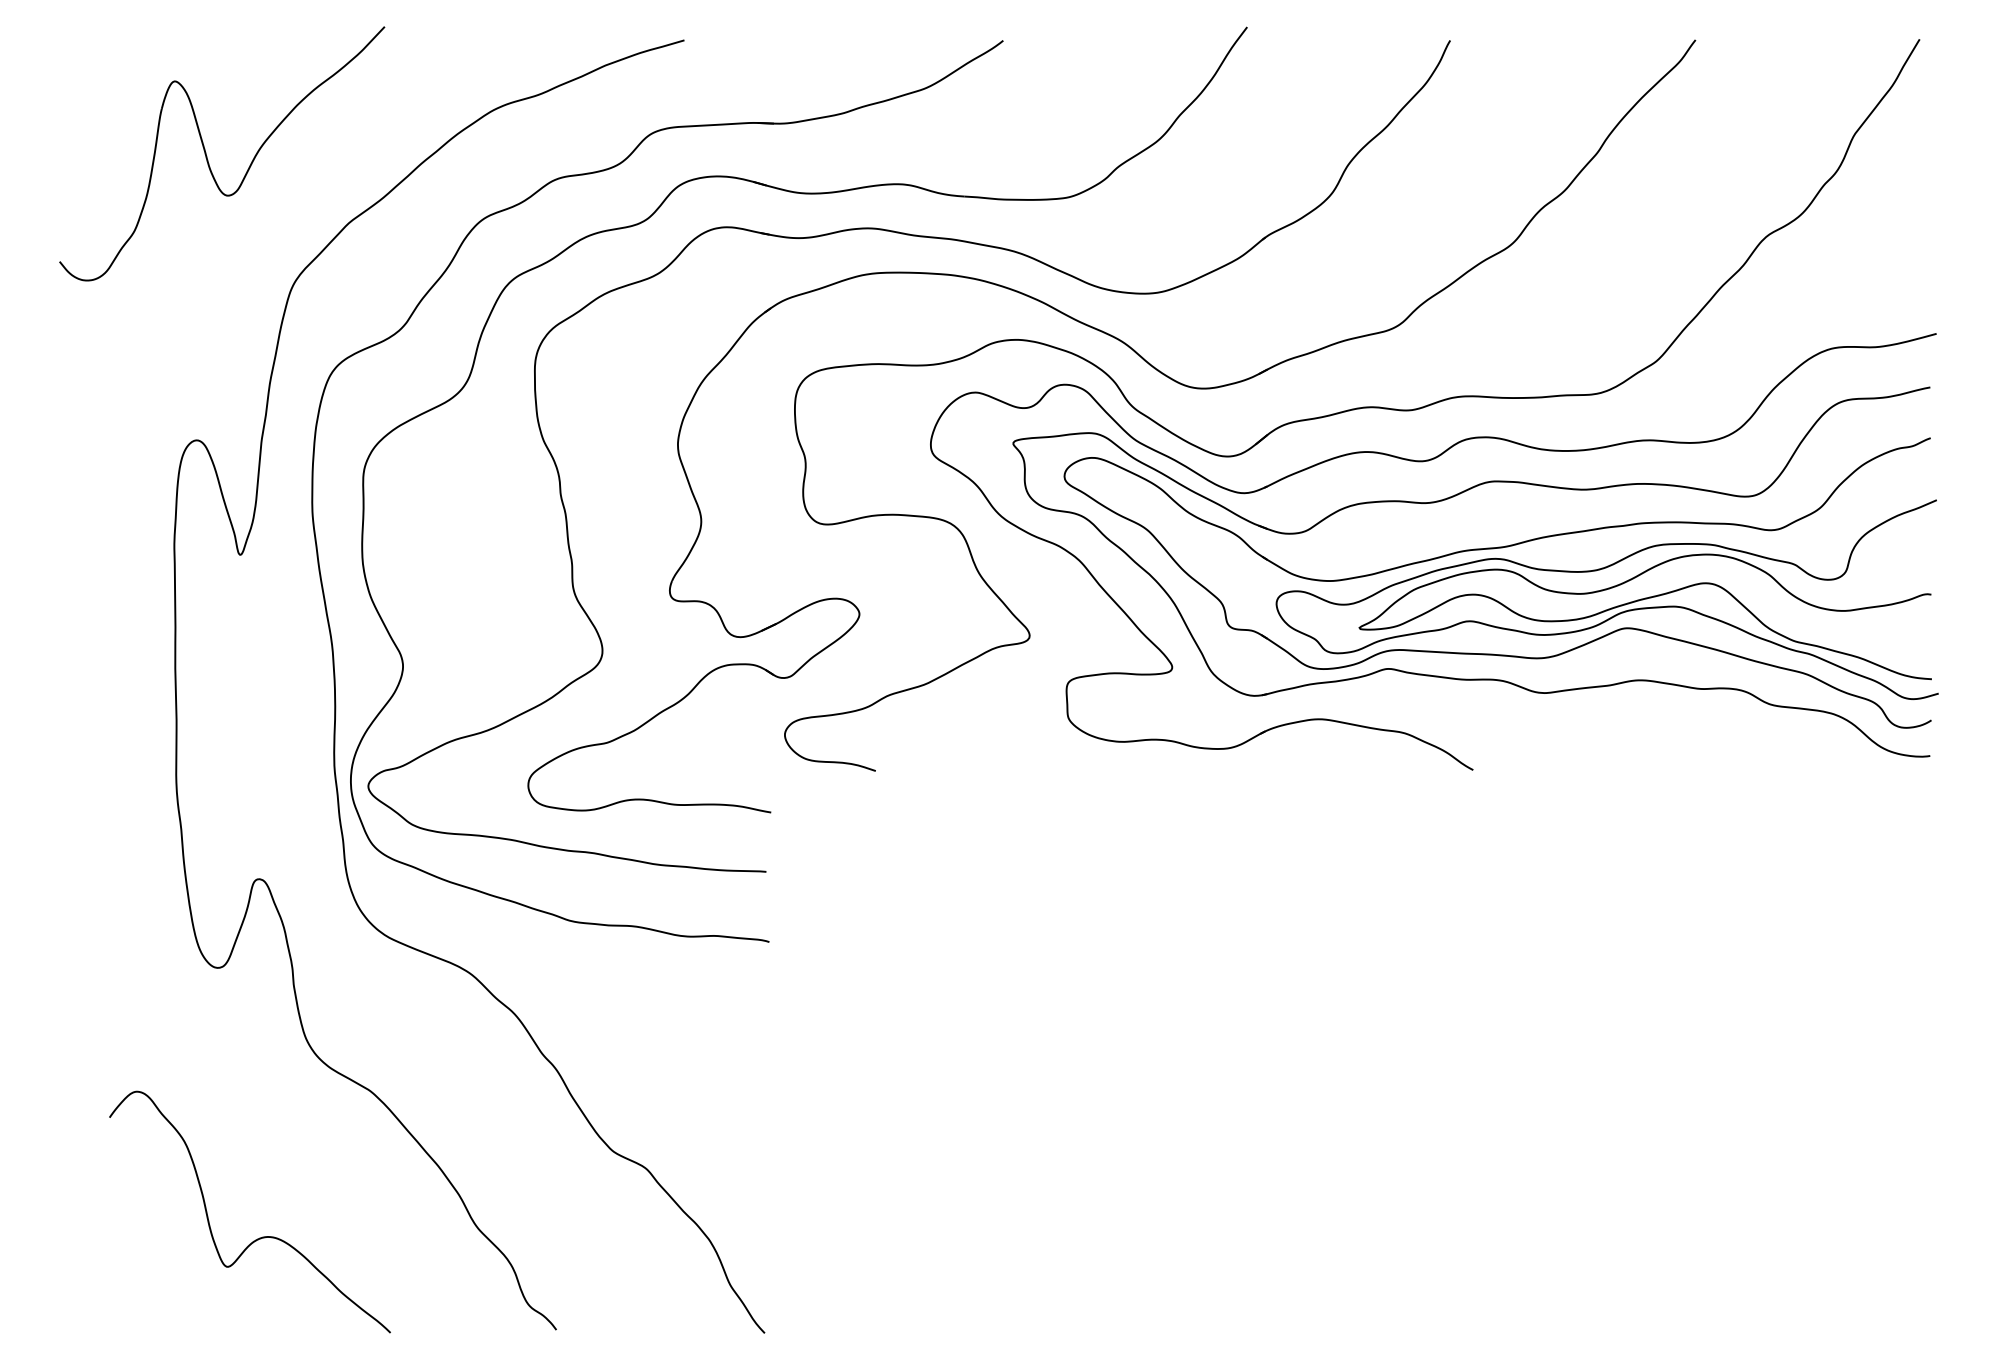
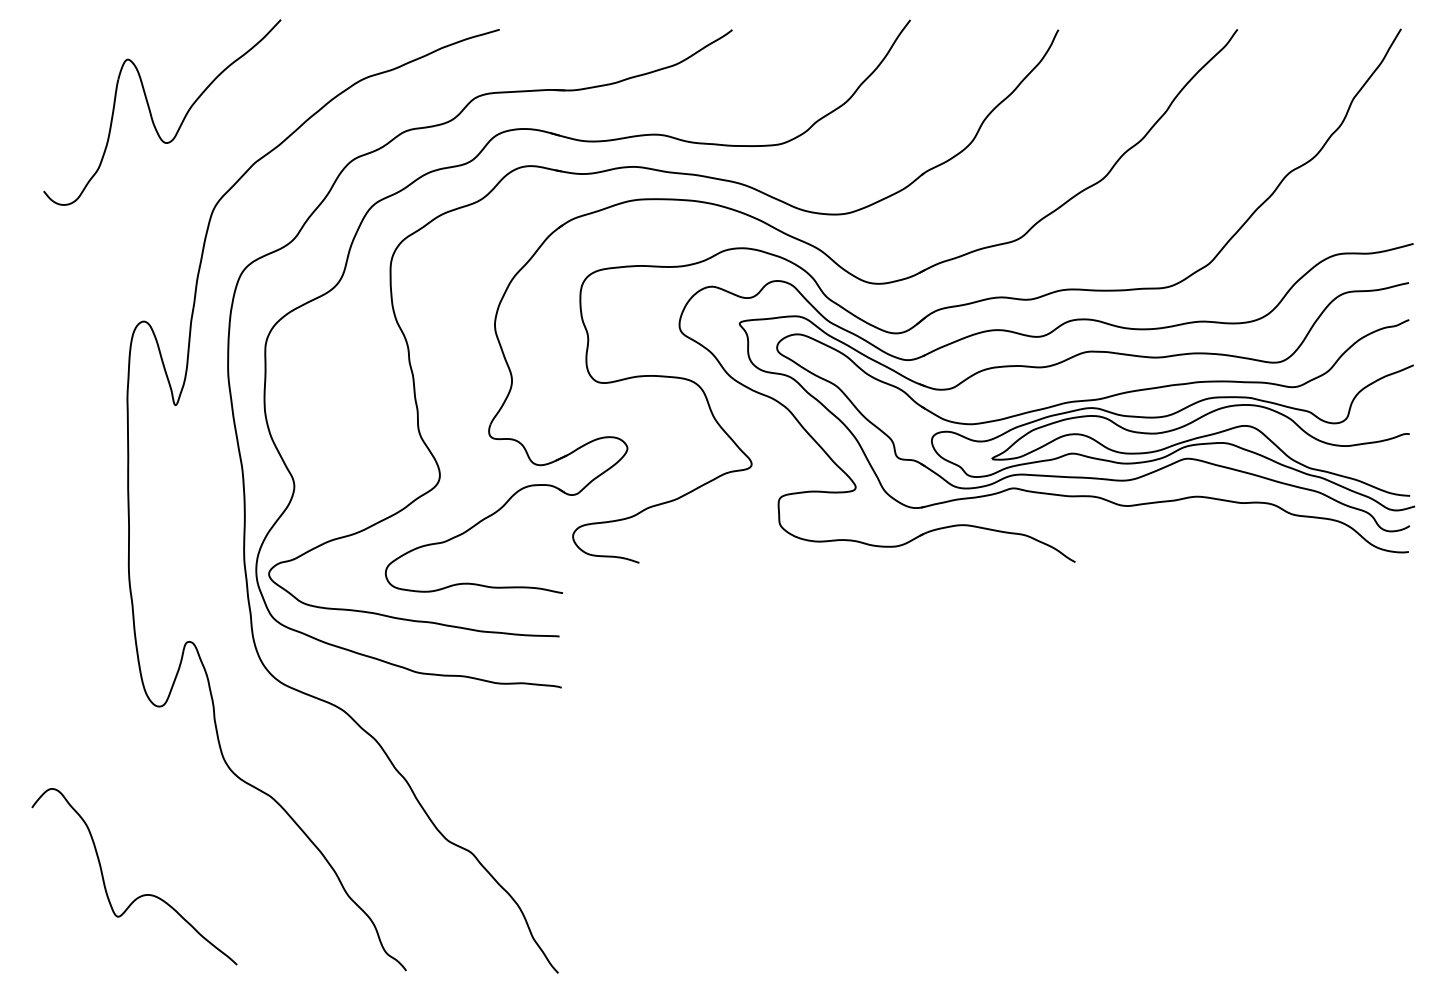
curve: (259, 1237) -> (141, 895), moved

